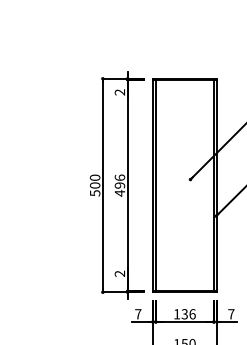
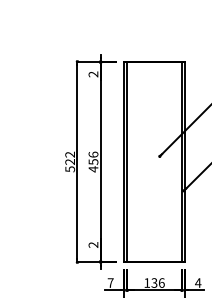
text: (95, 181) -> (70, 158), 500 -> 522
text: (119, 185) -> (93, 161), 496 -> 456
text: (230, 314) -> (197, 283), 7 -> 4

